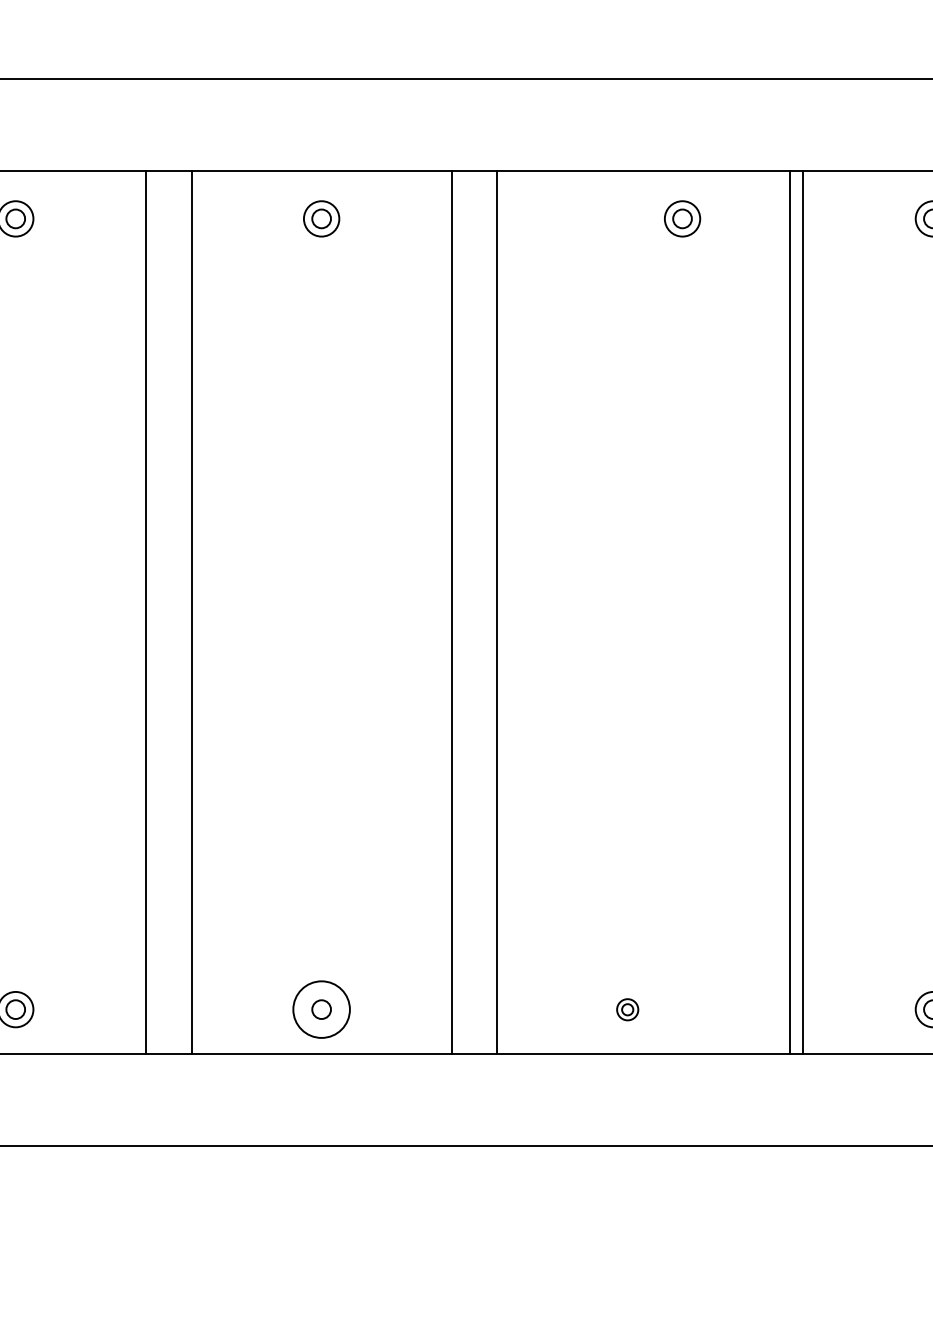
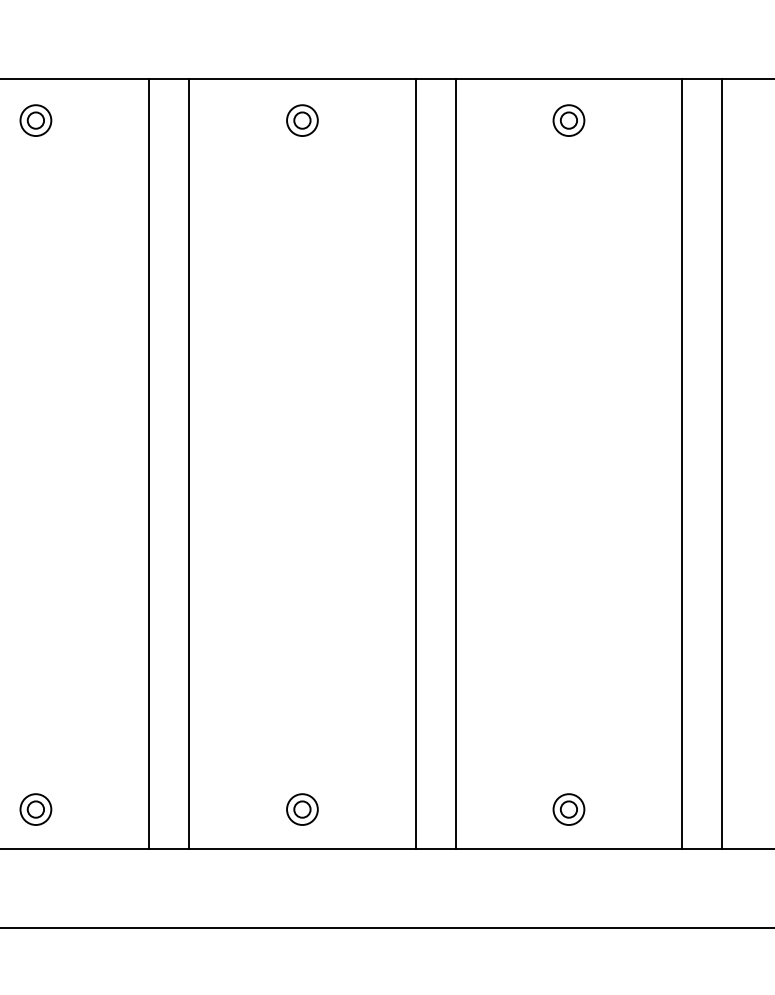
part: (682, 218) -> (568, 120), moved
line: (789, 612) -> (682, 463), moved
circle: (321, 1009) -> (302, 809), size x0.62
part: (627, 1009) -> (568, 809), size x1.67

